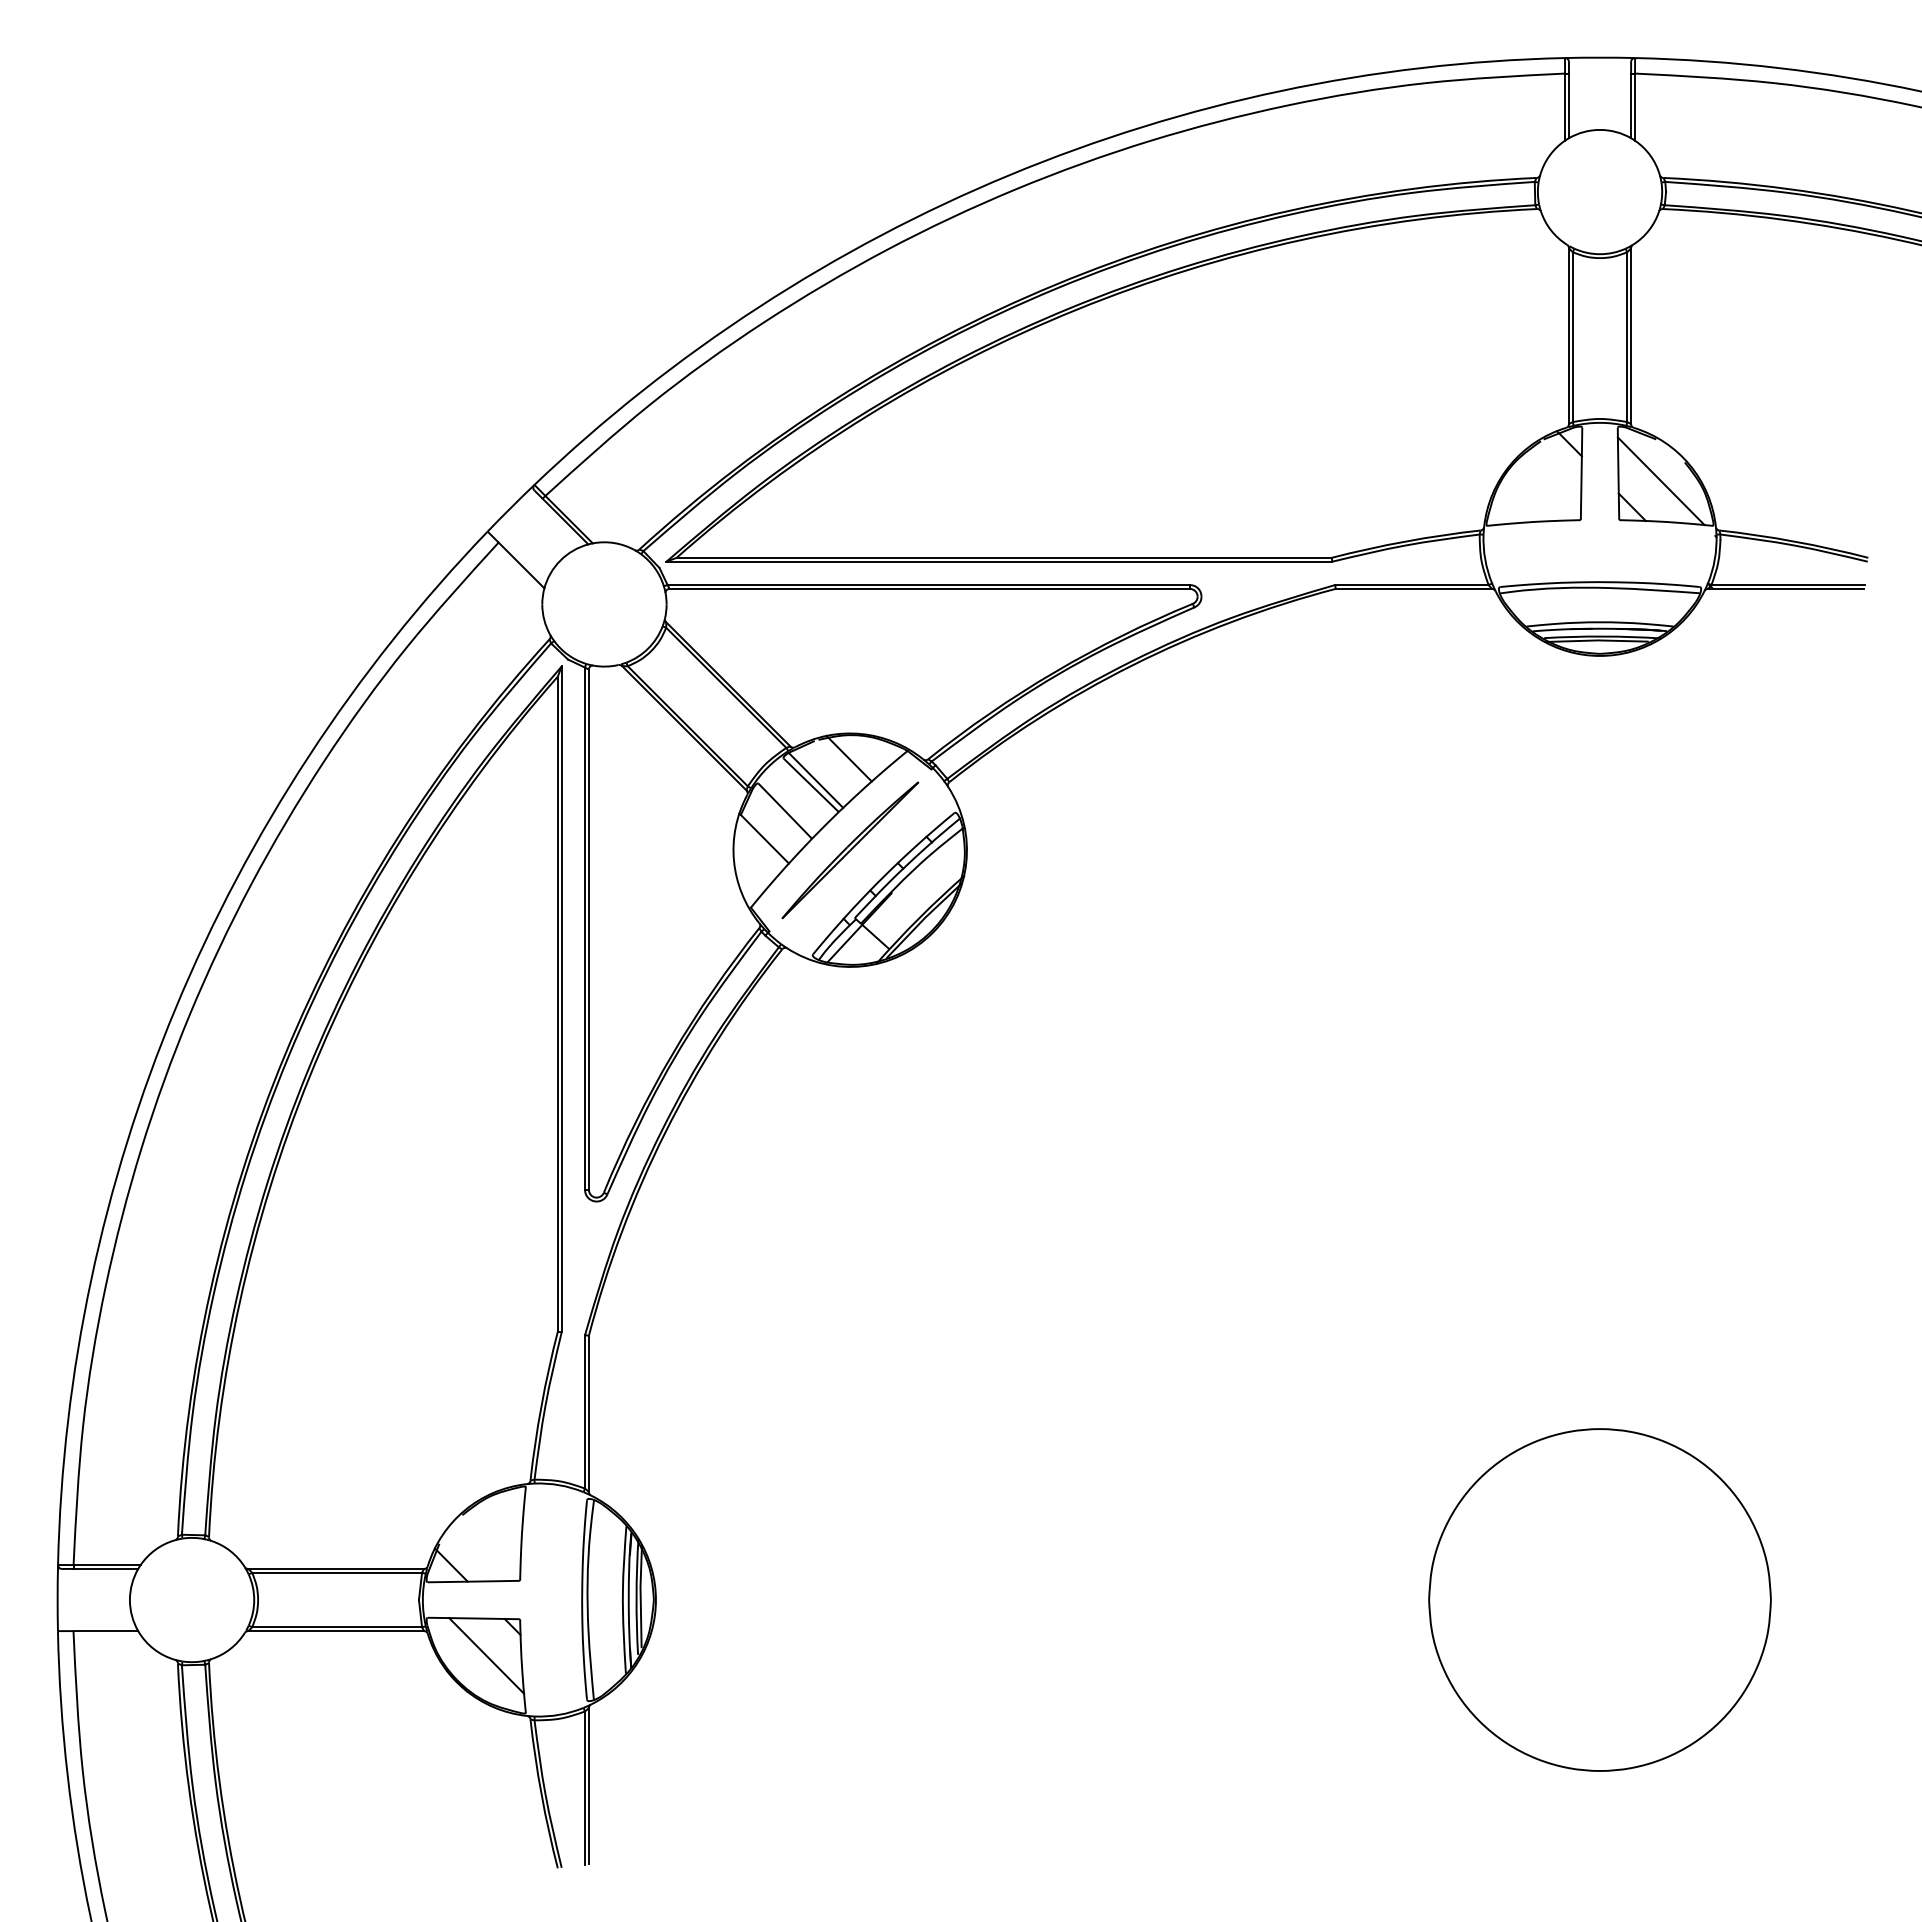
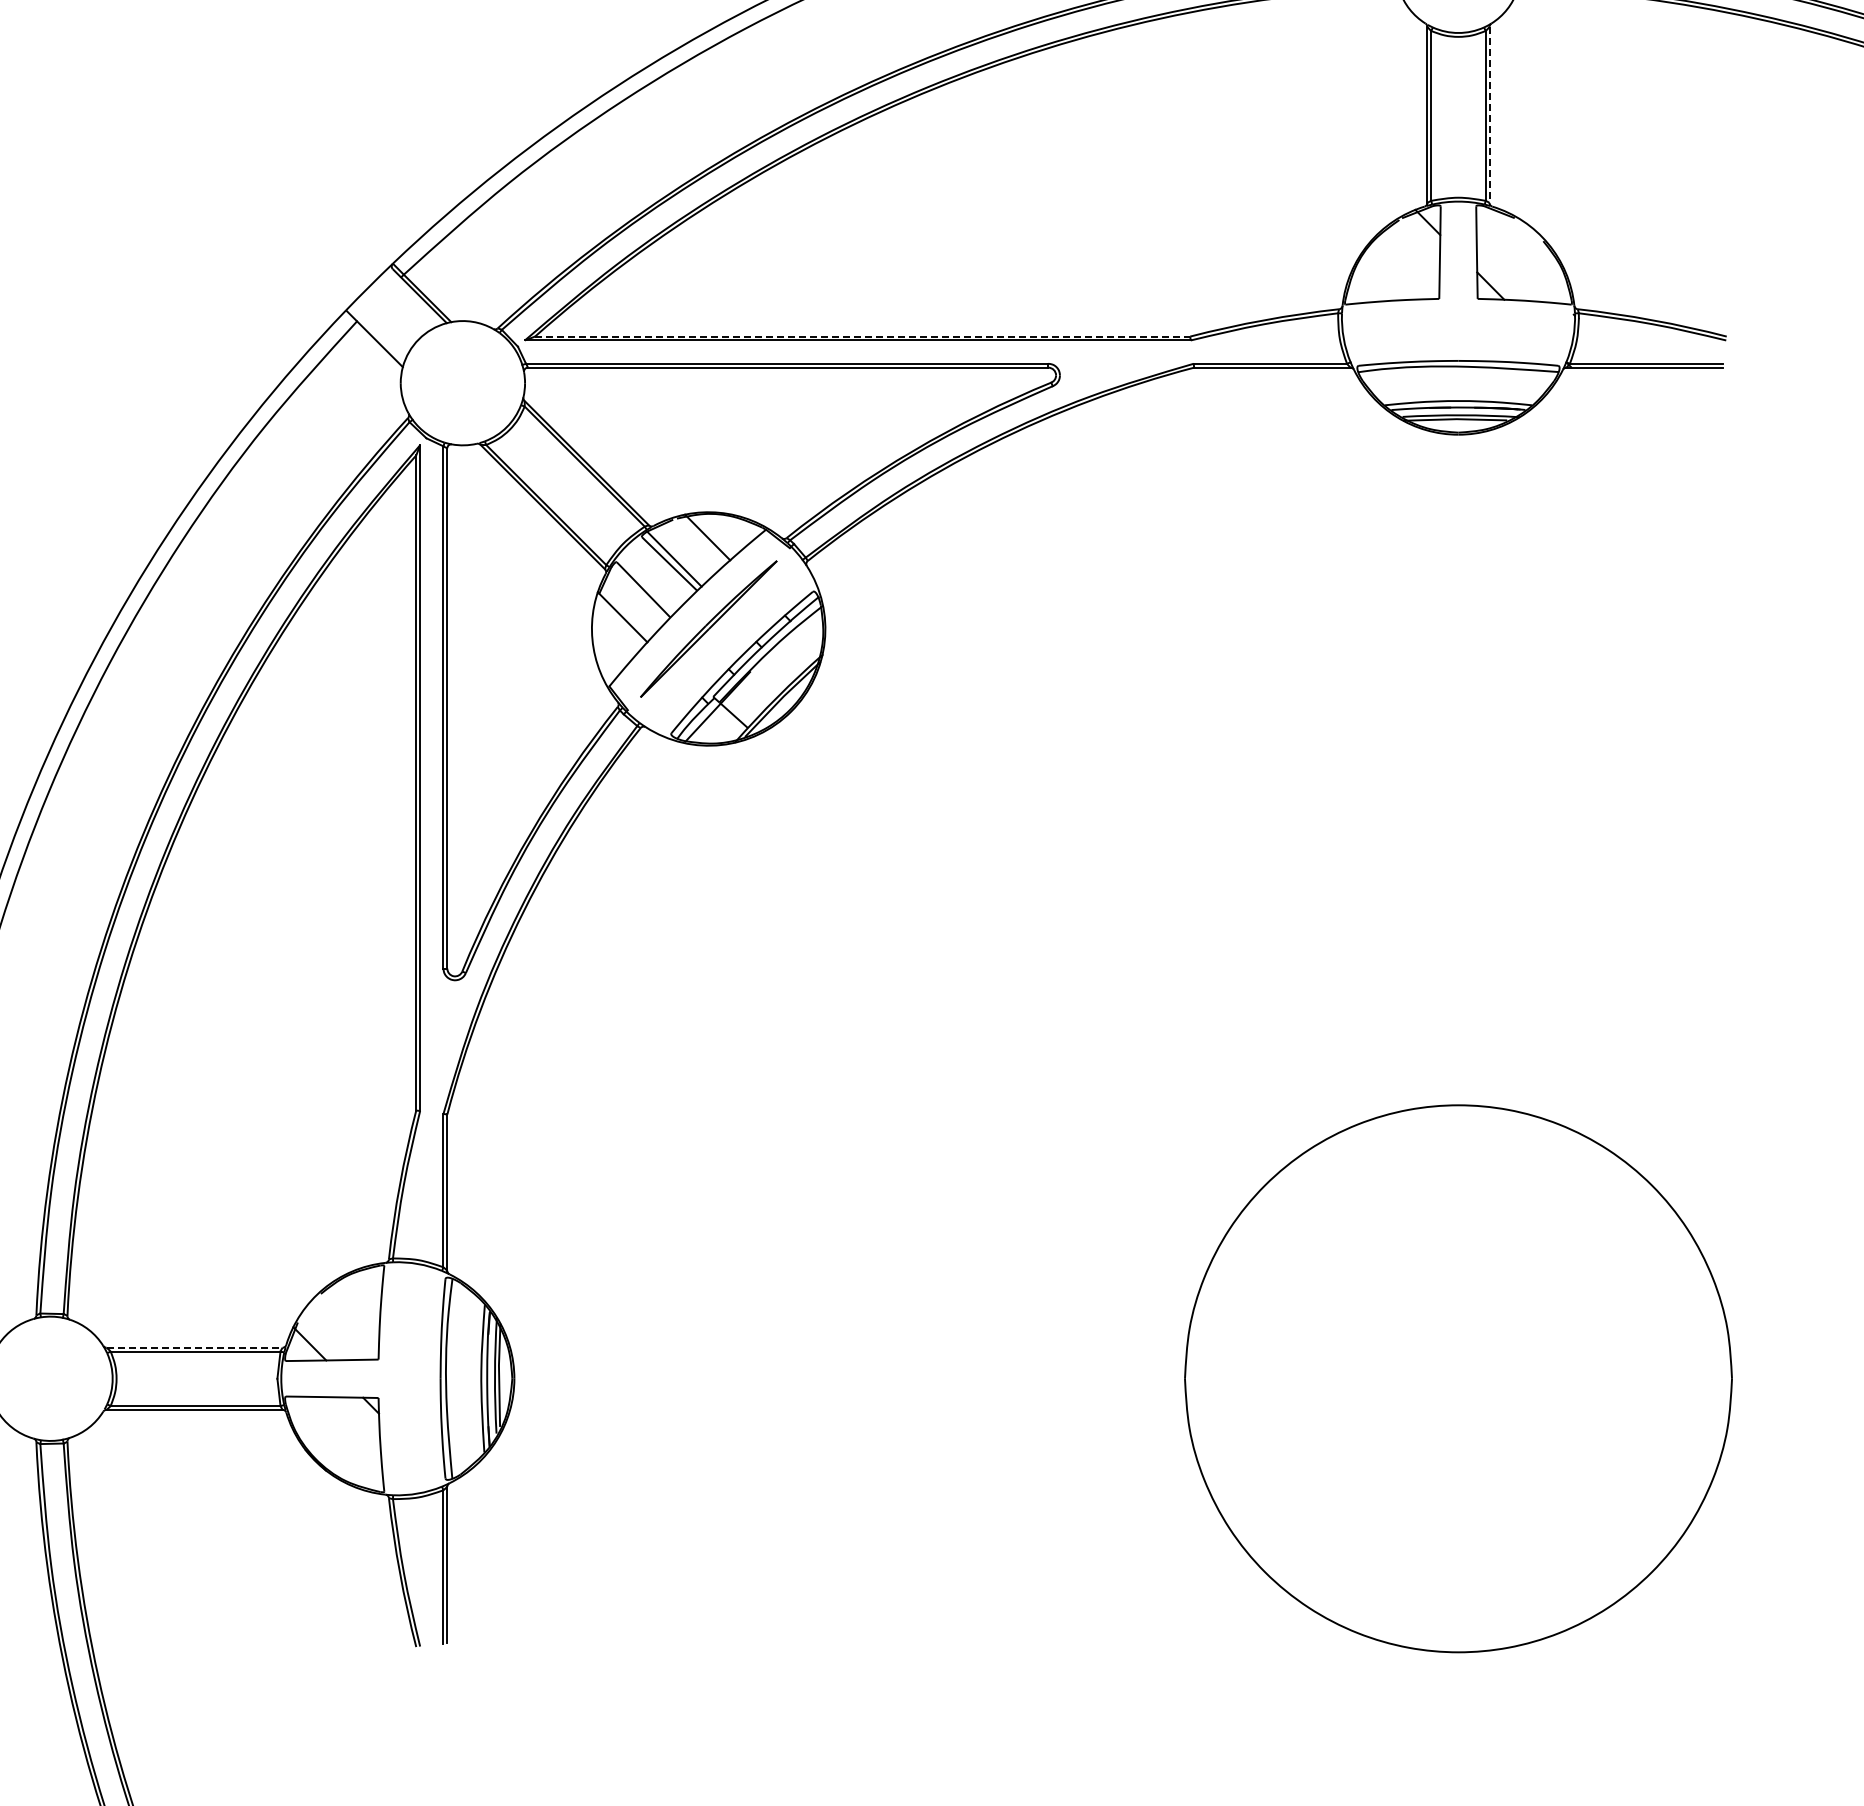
line: (1631, 336) -> (1489, 115), solid -> dashed
line: (1660, 481) -> (1518, 260), removed
line: (1004, 557) -> (862, 336), solid -> dashed
line: (336, 1568) -> (194, 1347), solid -> dashed
part: (1599, 1599) -> (1457, 1378), size x1.6
line: (486, 1655) -> (344, 1434), removed

